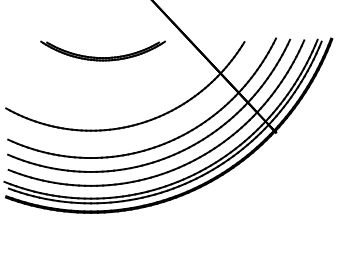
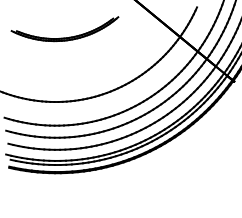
part: (102, 57) -> (66, 37), moved

